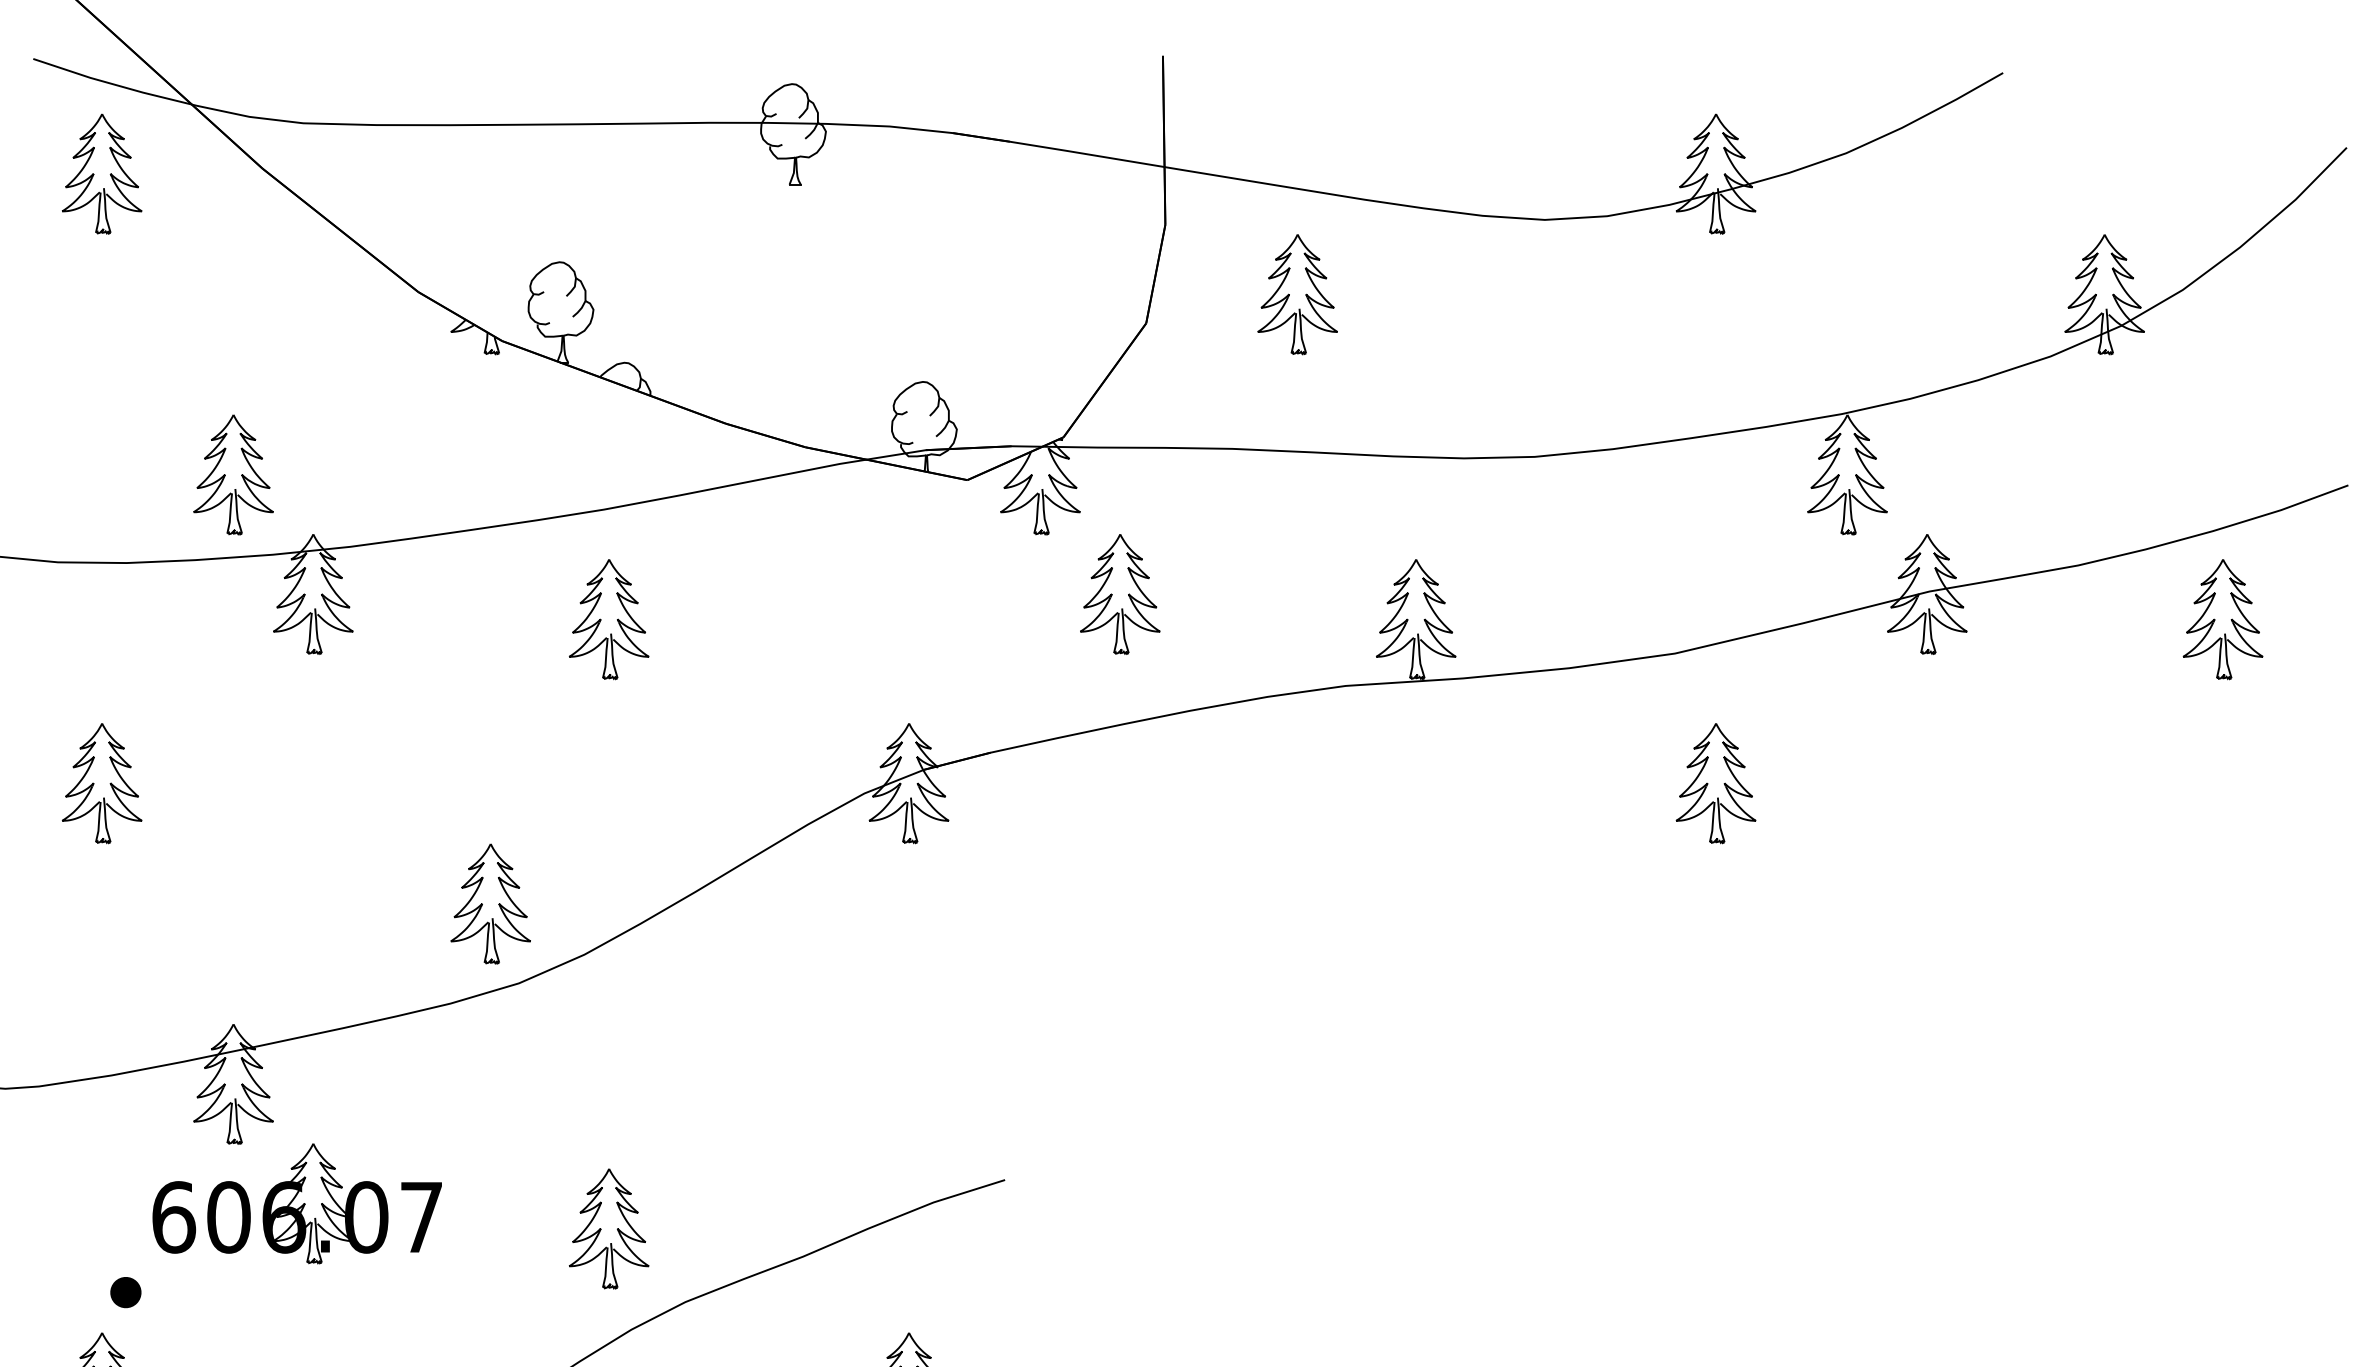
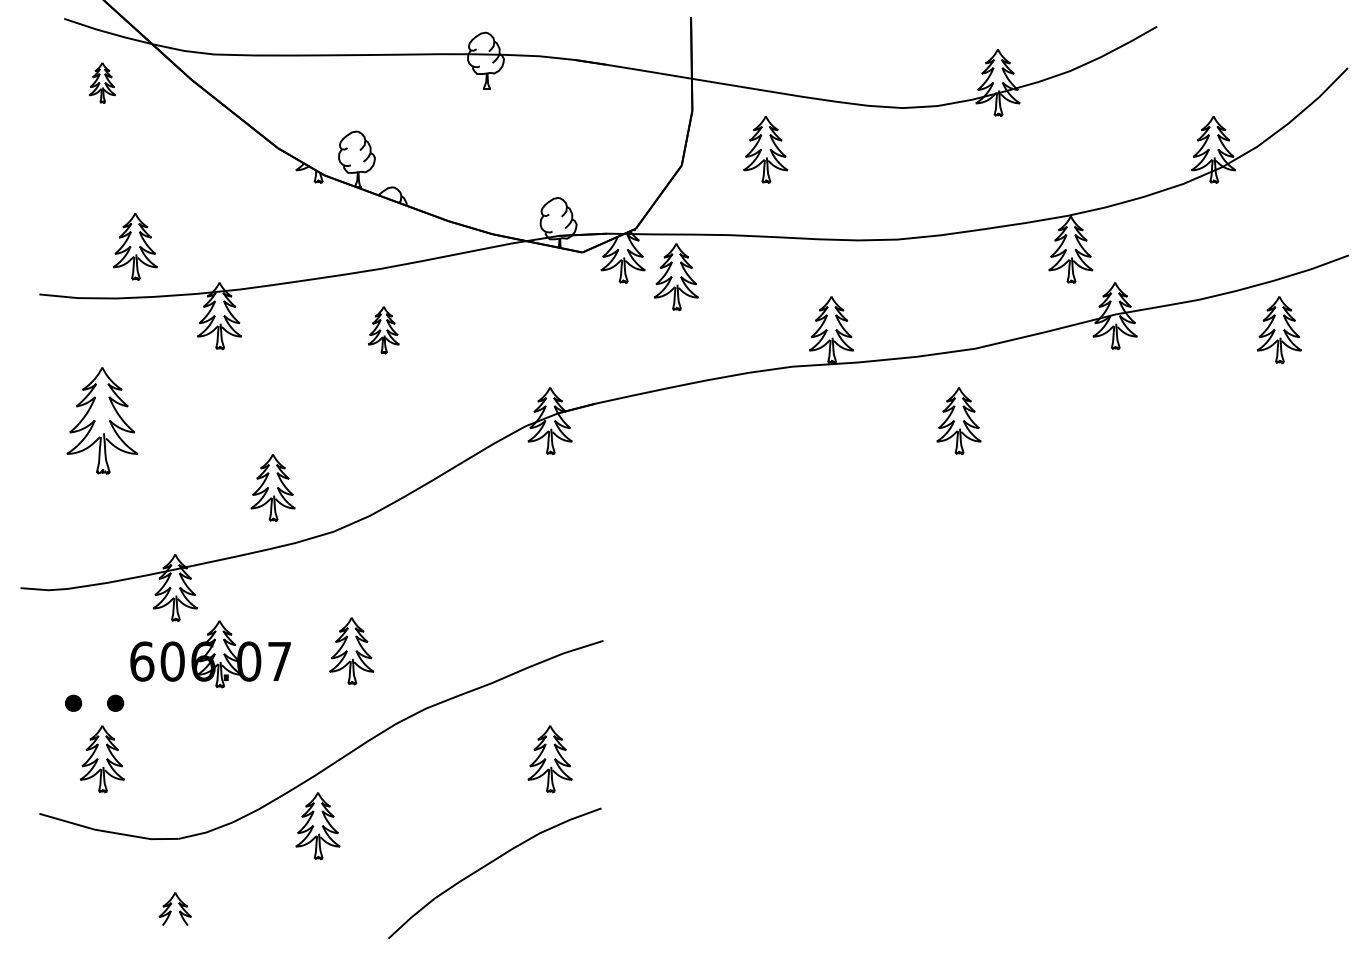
part: (102, 173) -> (102, 82), size x0.6
part: (232, 474) -> (134, 246), moved
part: (1120, 595) -> (676, 277), moved
part: (608, 620) -> (383, 330), size x0.7
part: (102, 782) -> (102, 420), size x1.6
part: (1715, 784) -> (958, 421), moved
part: (489, 903) -> (272, 487), moved
part: (608, 1229) -> (351, 651), moved
part: (50, 1291) -> (73, 702), added

